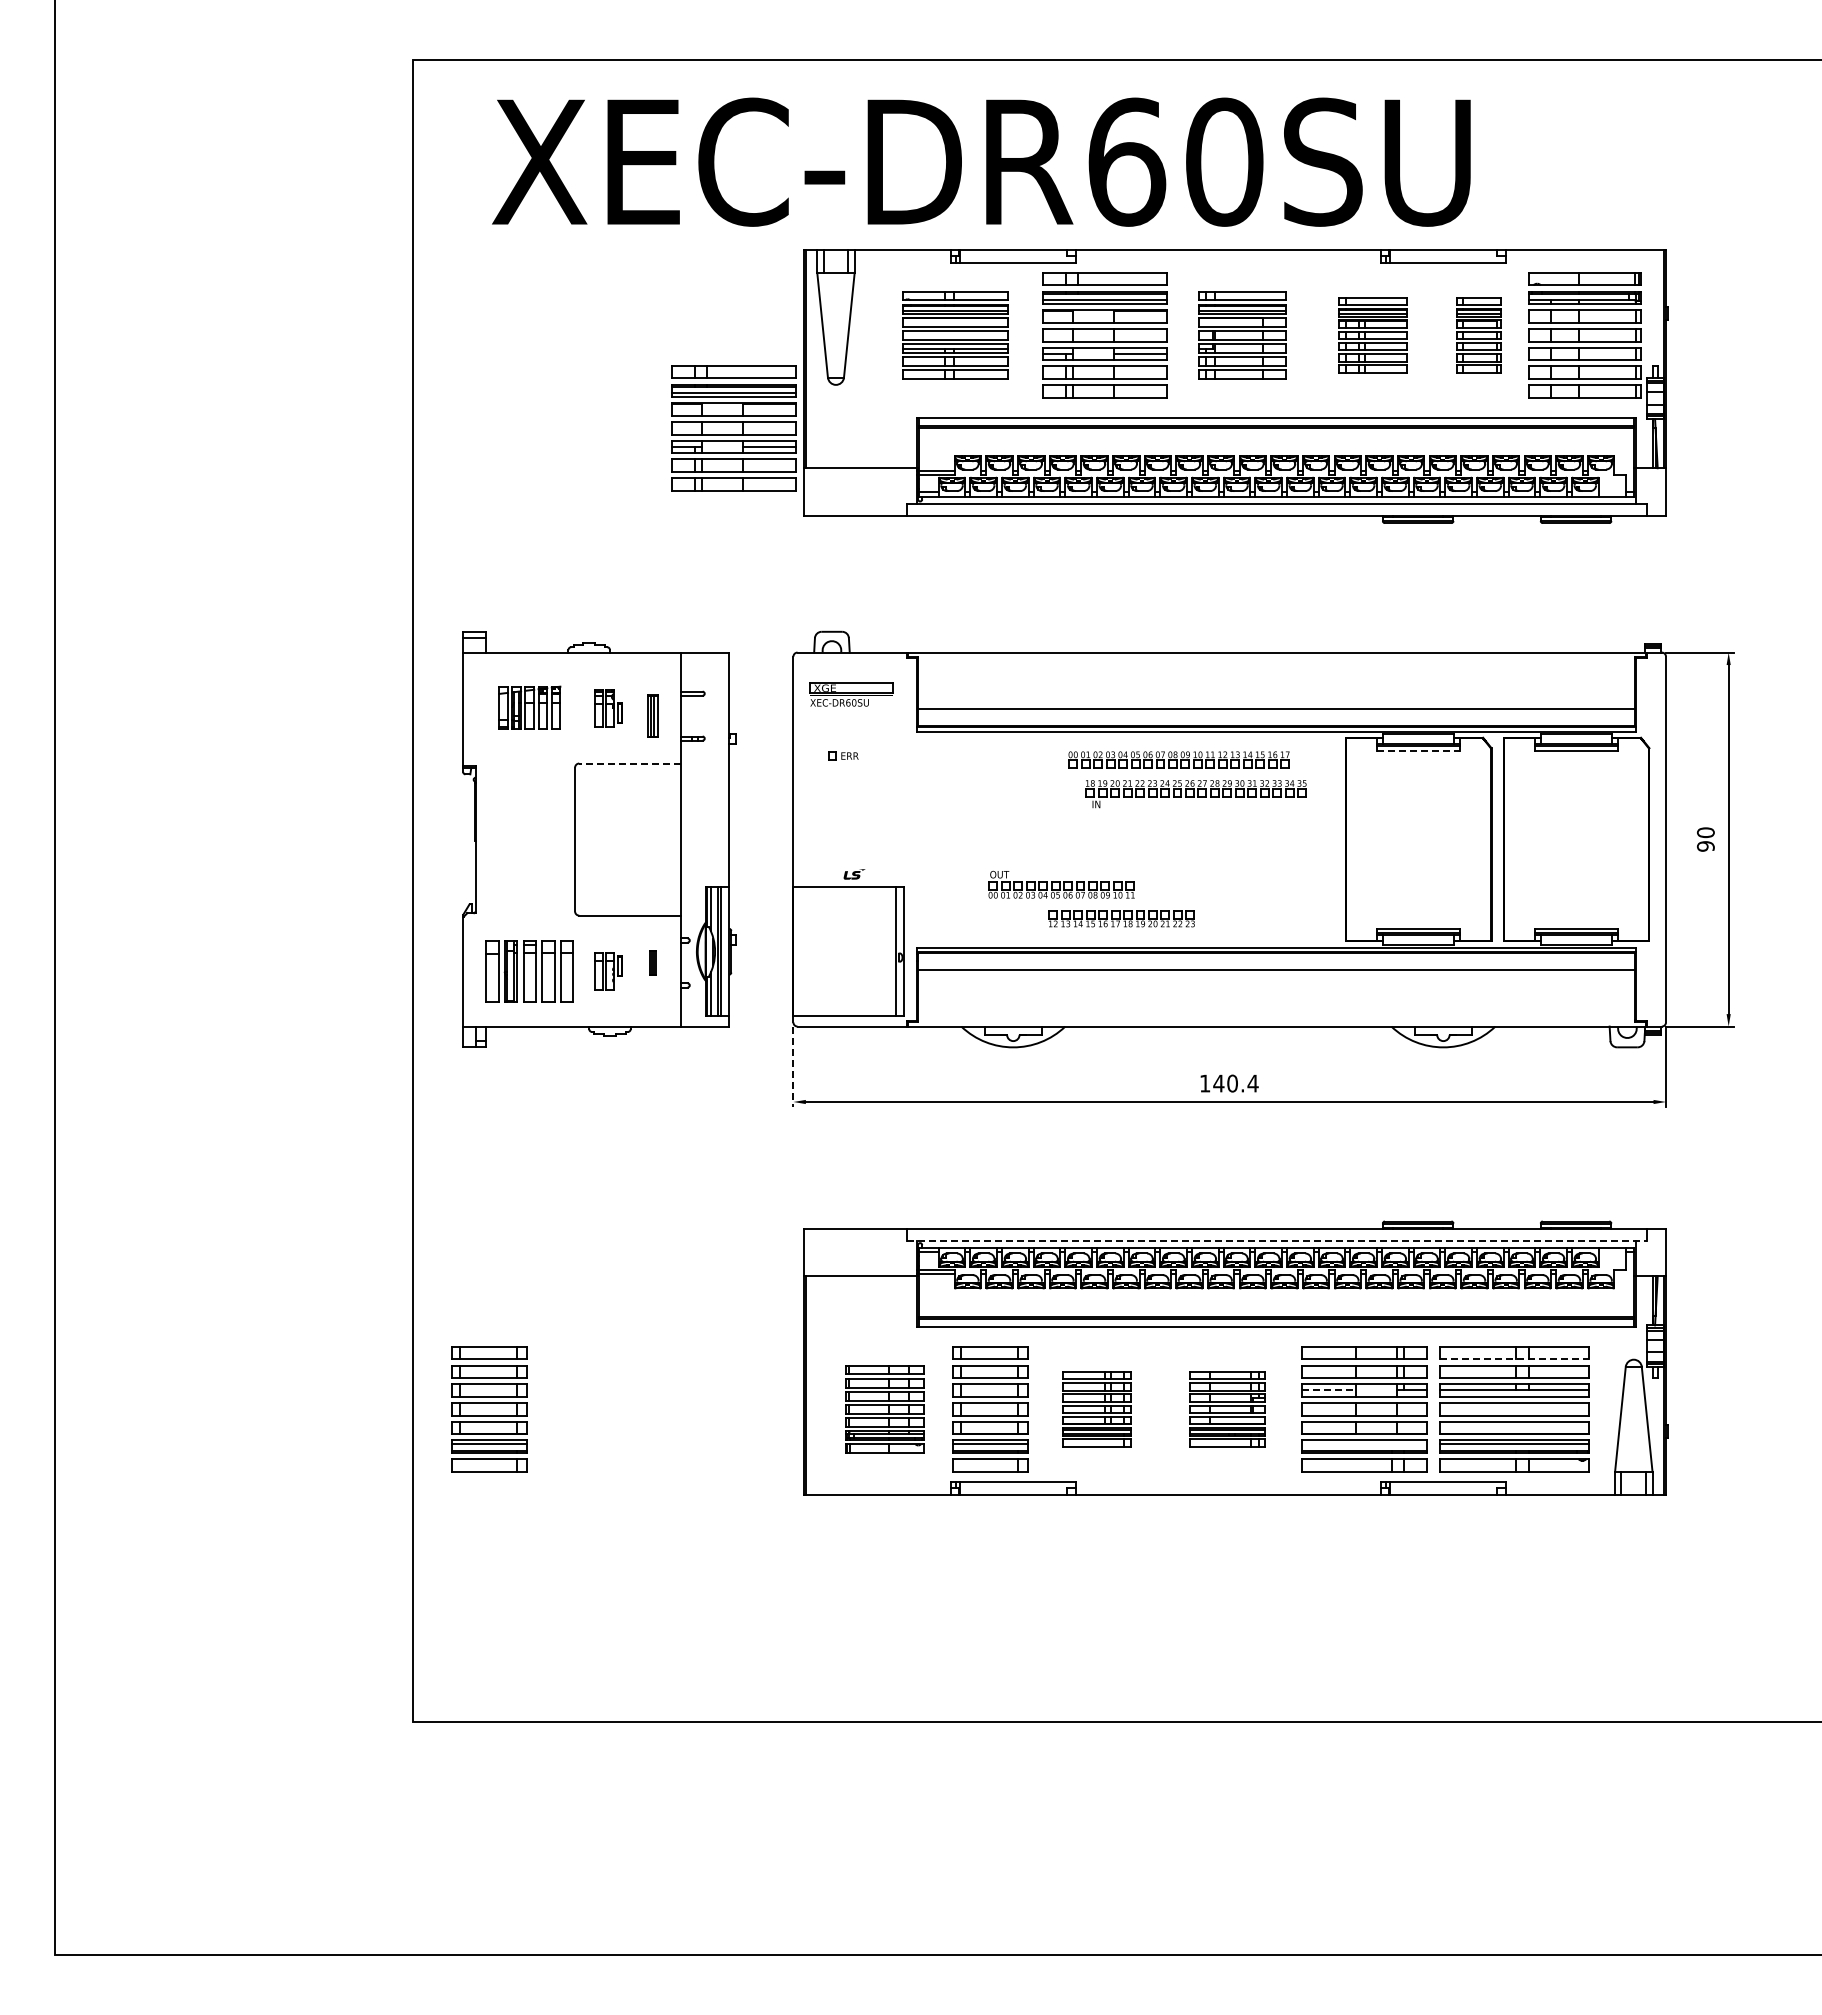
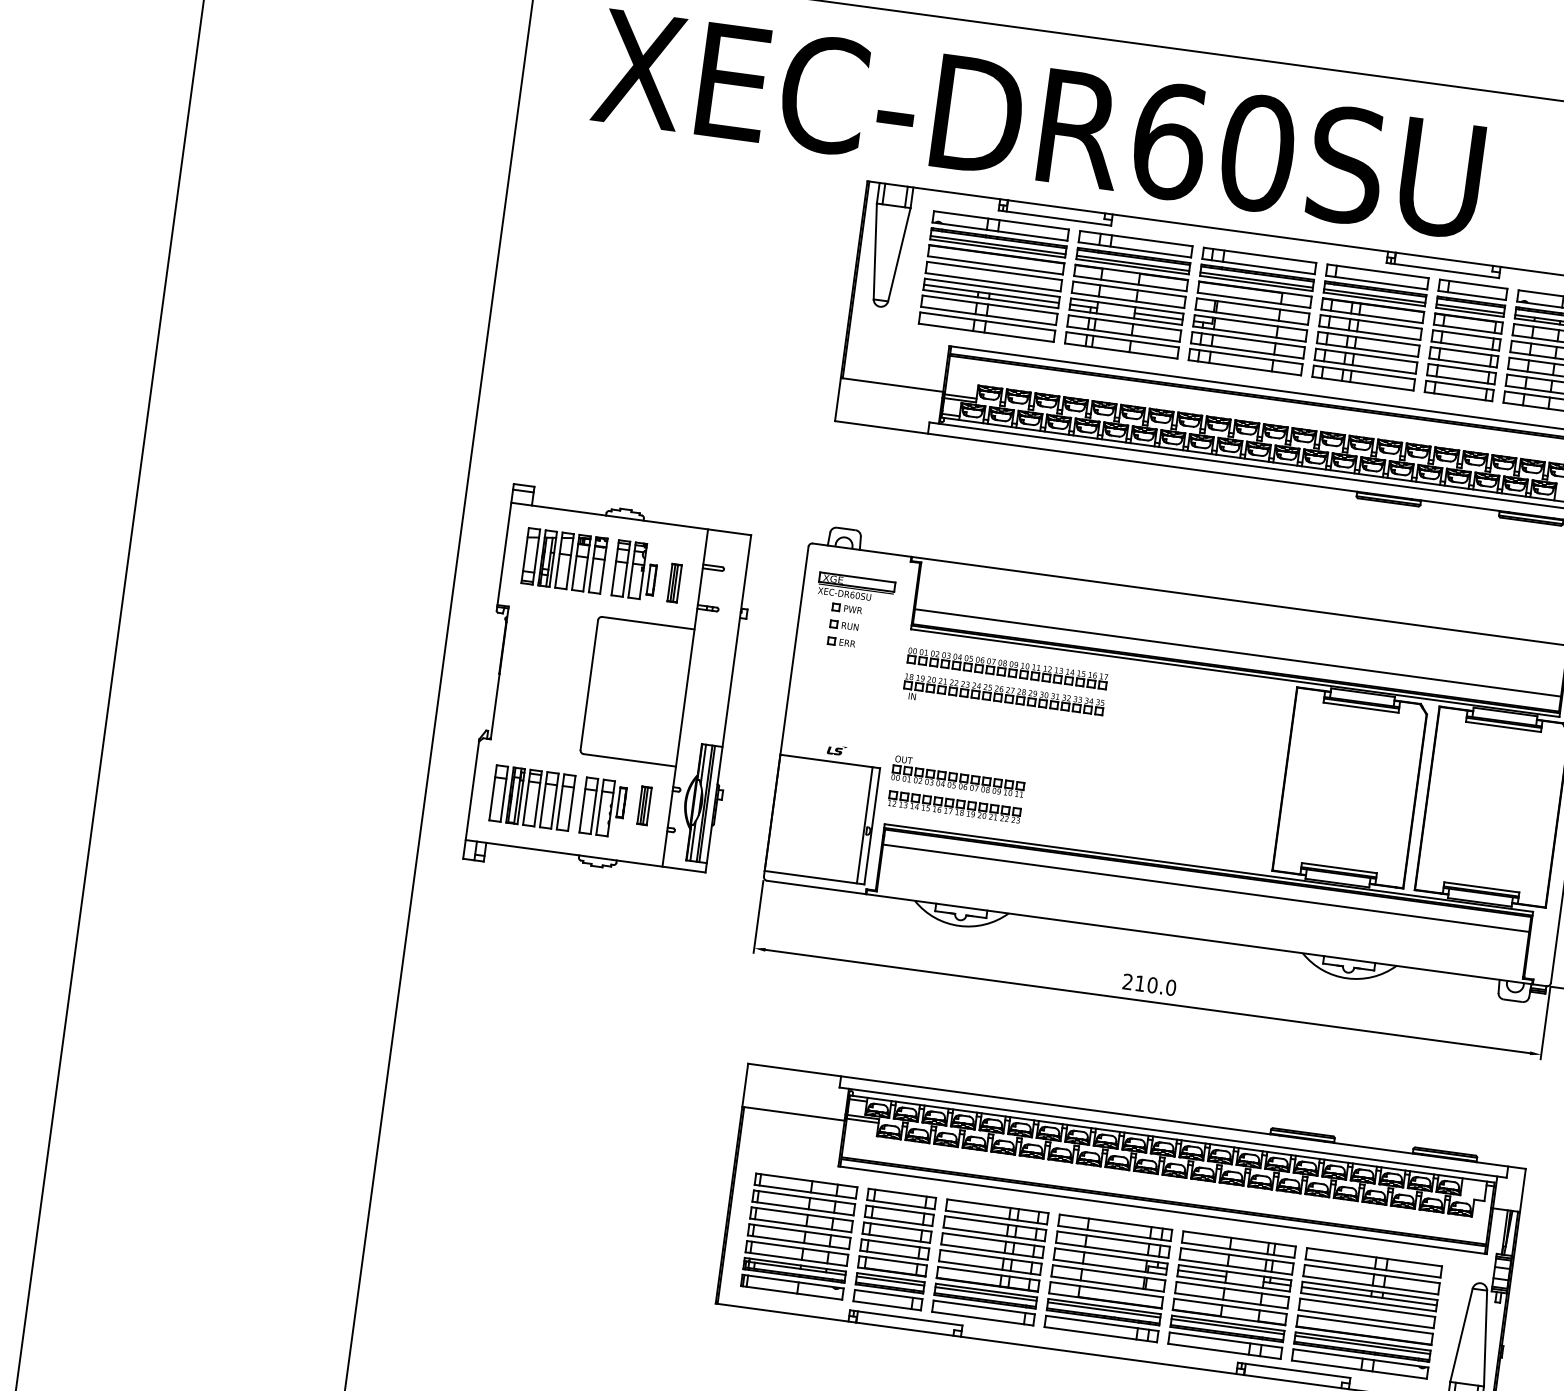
part: (955, 335) -> (993, 276), size x1.43
part: (1242, 335) -> (1252, 311), size x1.43
part: (1372, 335) -> (1369, 327), size x1.67
part: (1478, 335) -> (1465, 340), size x1.67
part: (733, 428) -> (782, 333), removed
part: (529, 707) -> (564, 560), size x1.43
part: (608, 708) -> (635, 570), size x1.67
part: (844, 718) -> (847, 608), added
part: (843, 737) -> (843, 625), added
line: (1418, 750) -> (1360, 707), dashed -> solid
part: (1178, 759) -> (1007, 667), moved
line: (629, 763) -> (647, 623), dashed -> solid
part: (1195, 794) -> (1002, 699), moved
part: (1061, 884) -> (958, 776), moved
part: (1121, 918) -> (954, 806), moved
part: (652, 962) -> (644, 805), size x1.67
part: (608, 971) -> (603, 808), size x1.67
line: (793, 1067) -> (758, 917), dashed -> solid
text: (1229, 1083) -> (1149, 984), 140.4 -> 210.0
line: (1276, 1241) -> (1172, 1133), dashed -> solid
line: (1514, 1359) -> (1373, 1268), dashed -> solid
line: (1329, 1390) -> (1202, 1273), dashed -> solid
part: (489, 1409) -> (442, 1188), removed
part: (884, 1409) -> (798, 1236), size x1.43
part: (1096, 1409) -> (990, 1262), size x1.67
part: (1227, 1409) -> (1108, 1278), size x1.67
line: (1364, 1444) -> (1227, 1326), added

